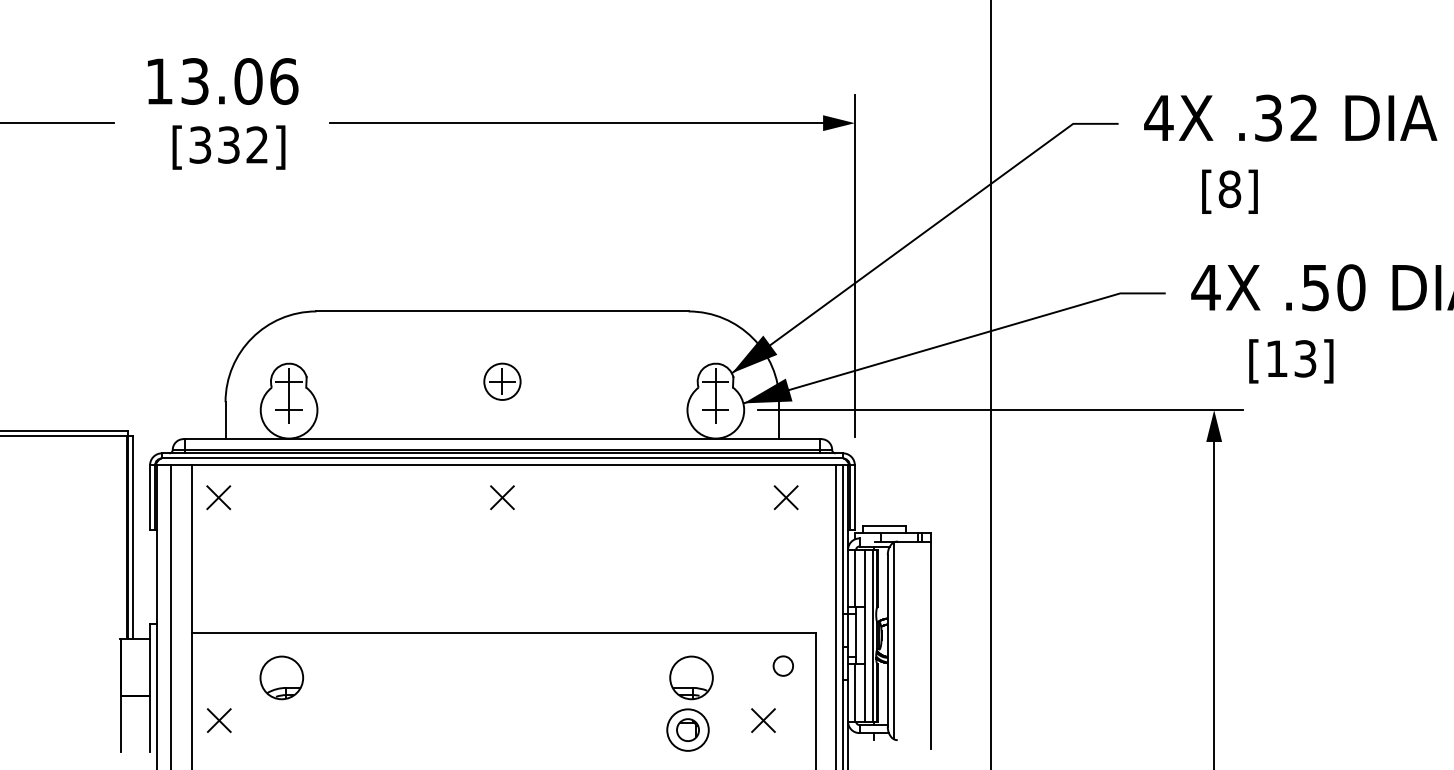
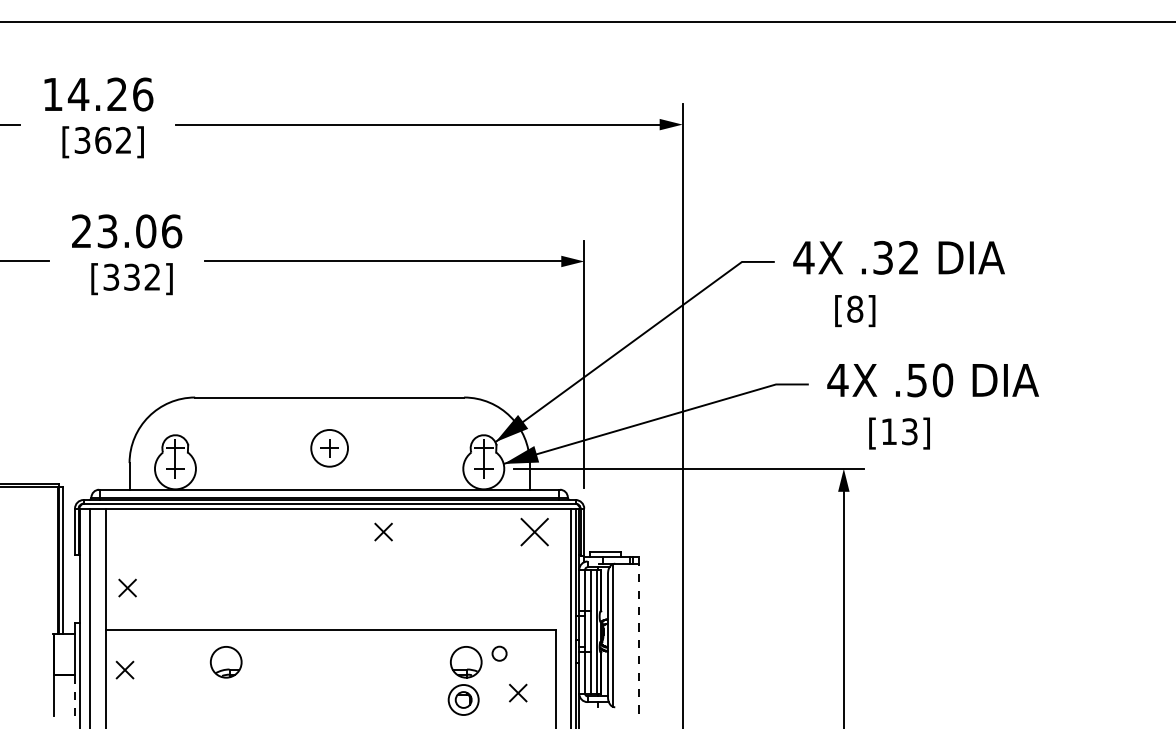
text: (159, 80) -> (81, 230), 13.06 -> 23.06
circle: (502, 382) -> (329, 448), size x1.4
part: (218, 496) -> (127, 587), moved
part: (502, 496) -> (383, 531), moved
part: (786, 496) -> (534, 531), size x1.6
line: (931, 639) -> (639, 634), solid -> dashed
circle: (783, 665) -> (499, 653), moved
part: (280, 678) -> (225, 662), moved
part: (218, 719) -> (124, 669), moved
line: (150, 725) -> (75, 696), solid -> dashed

